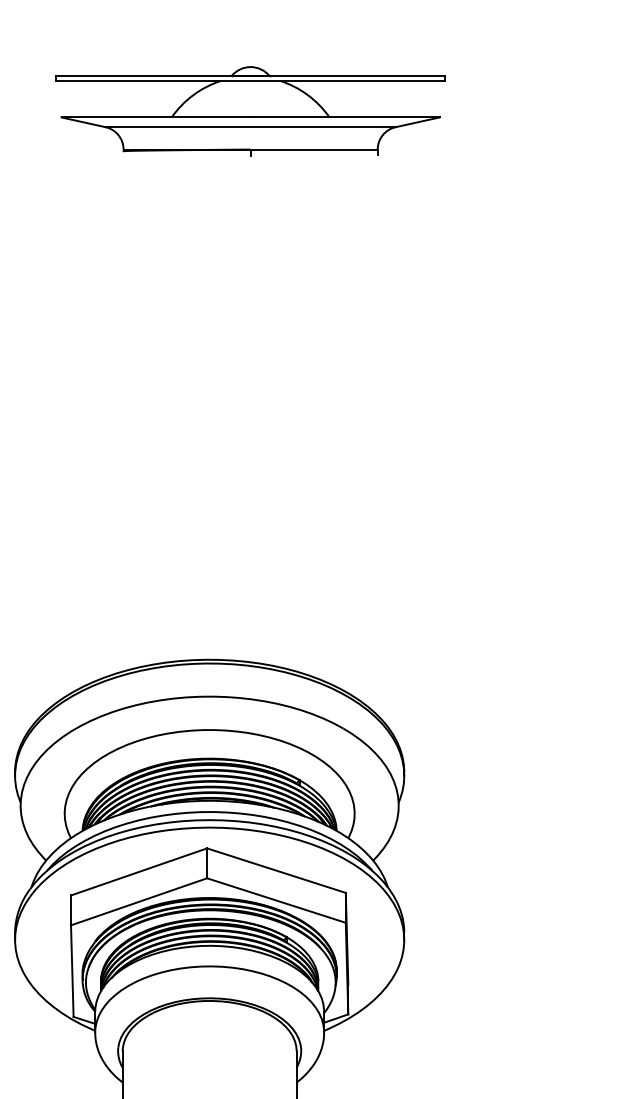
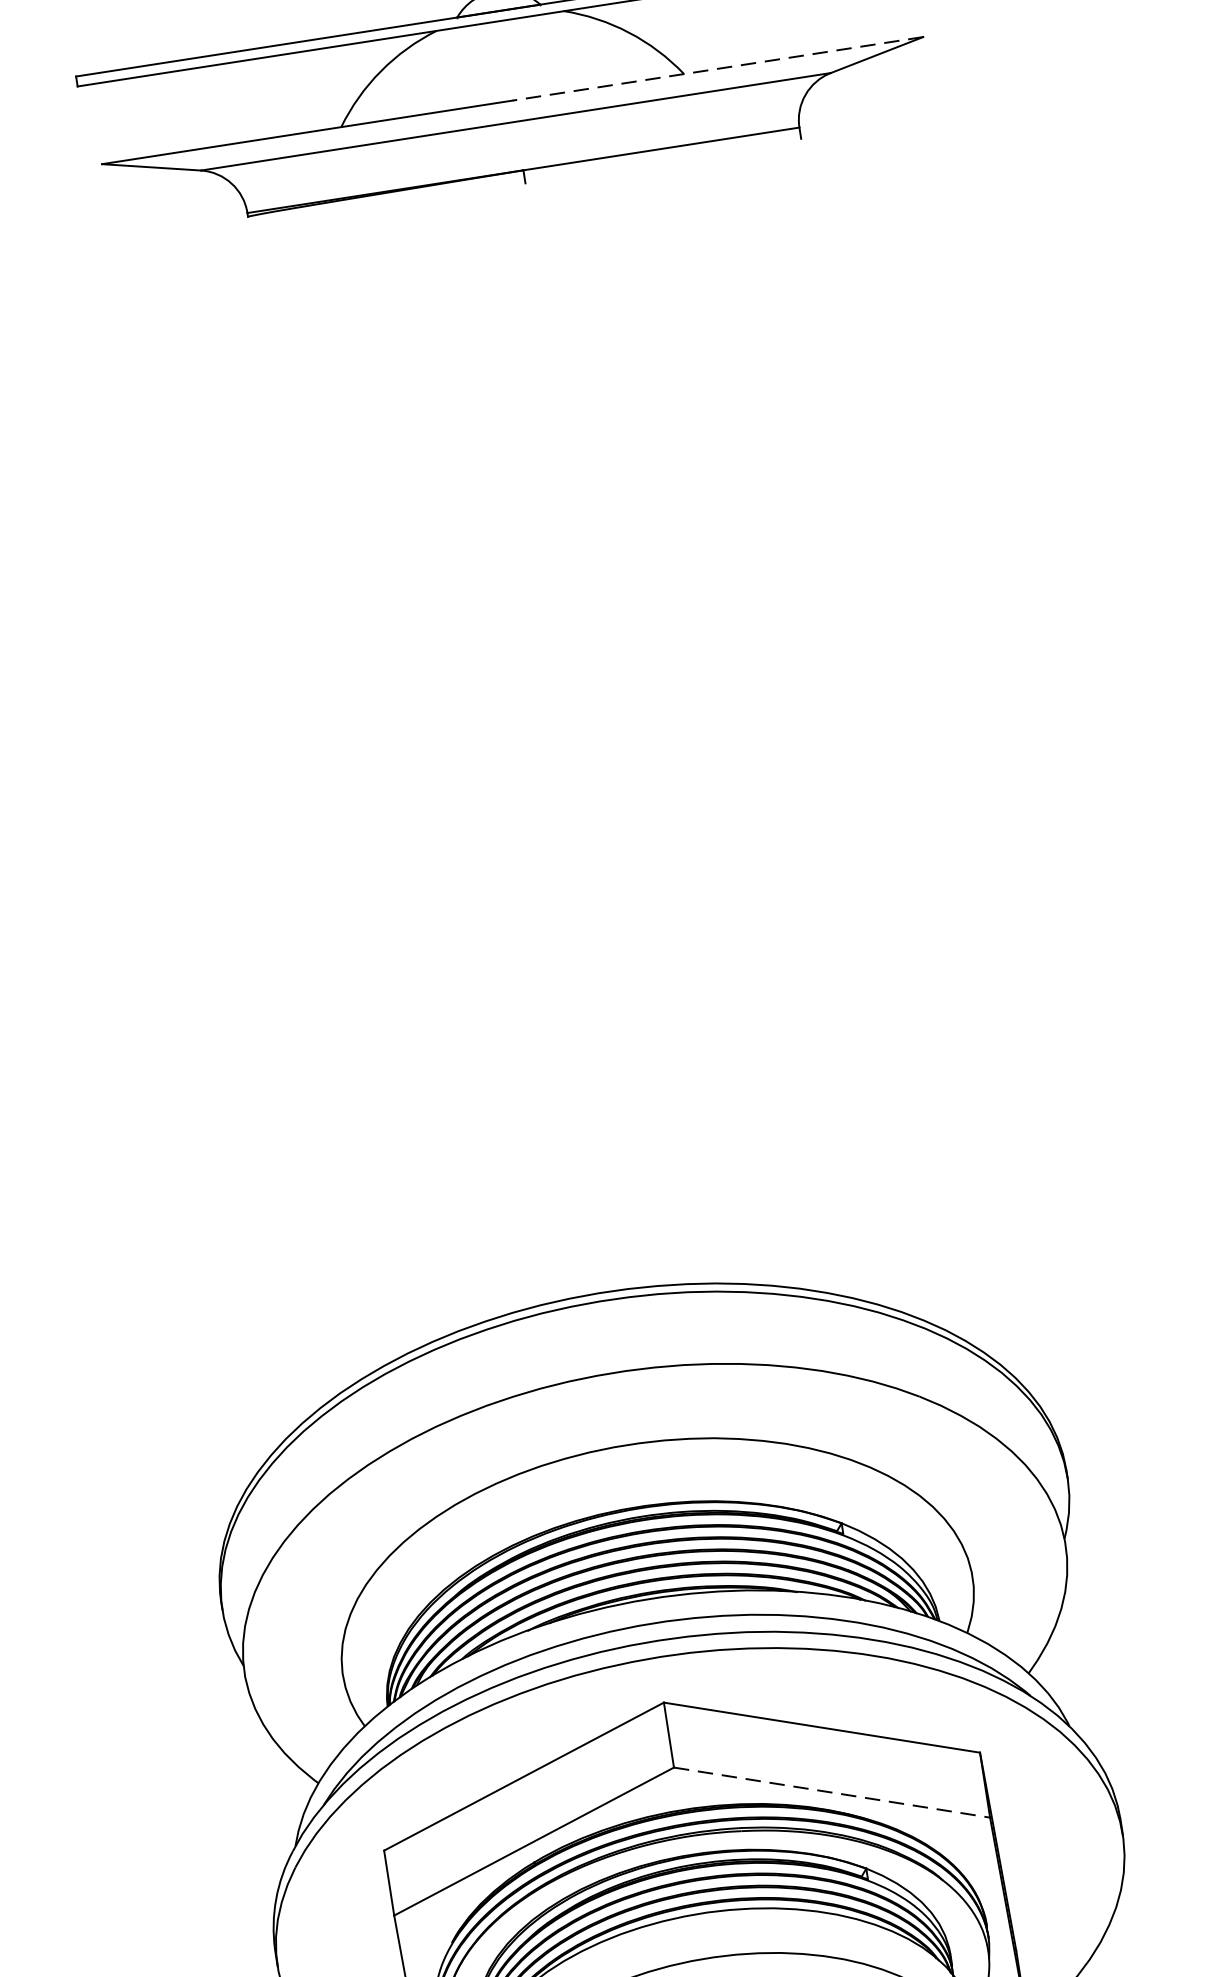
line: (345, 117) -> (718, 68), solid -> dashed
line: (276, 900) -> (832, 1792), solid -> dashed

